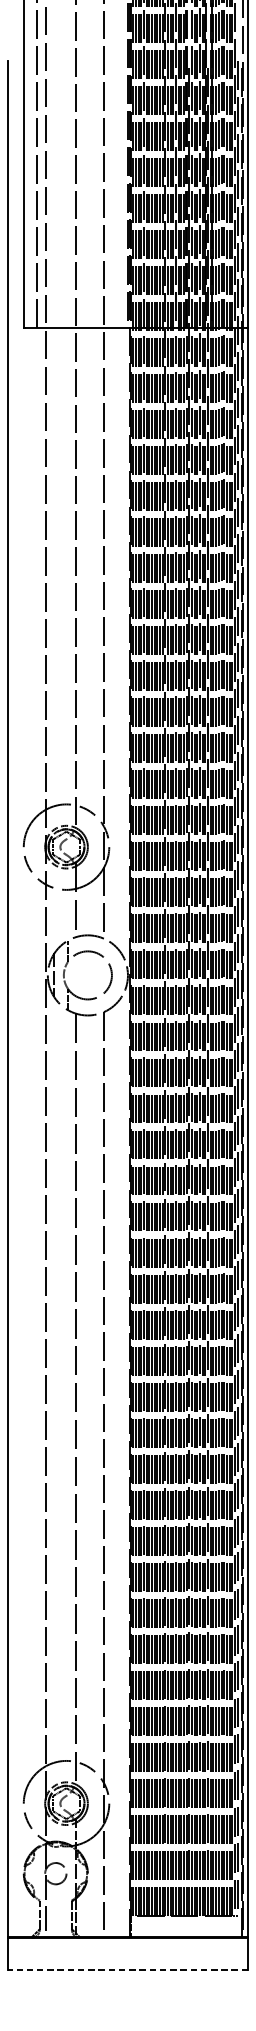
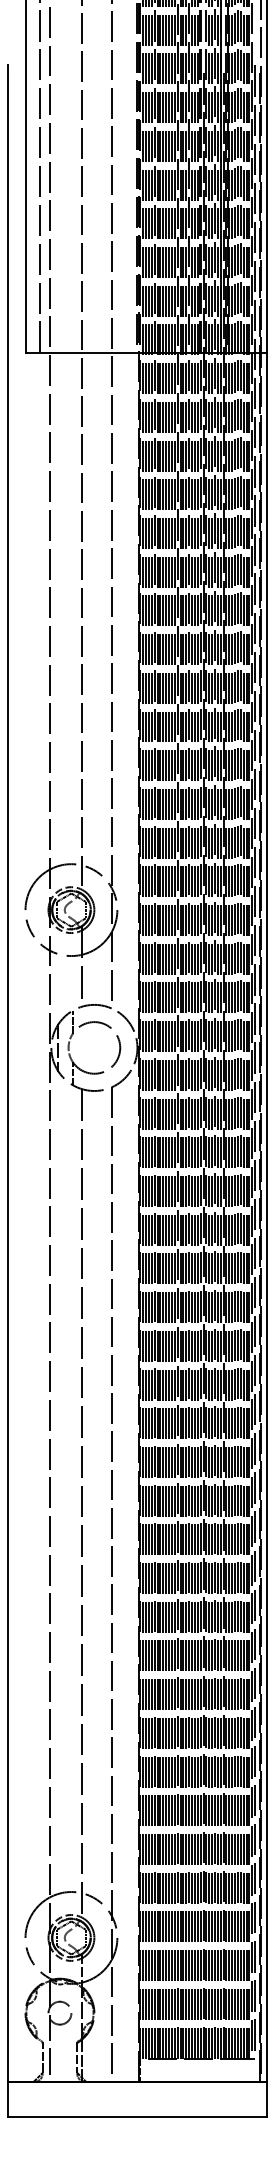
line: (127, 1969) -> (136, 2116), dashed -> solid

